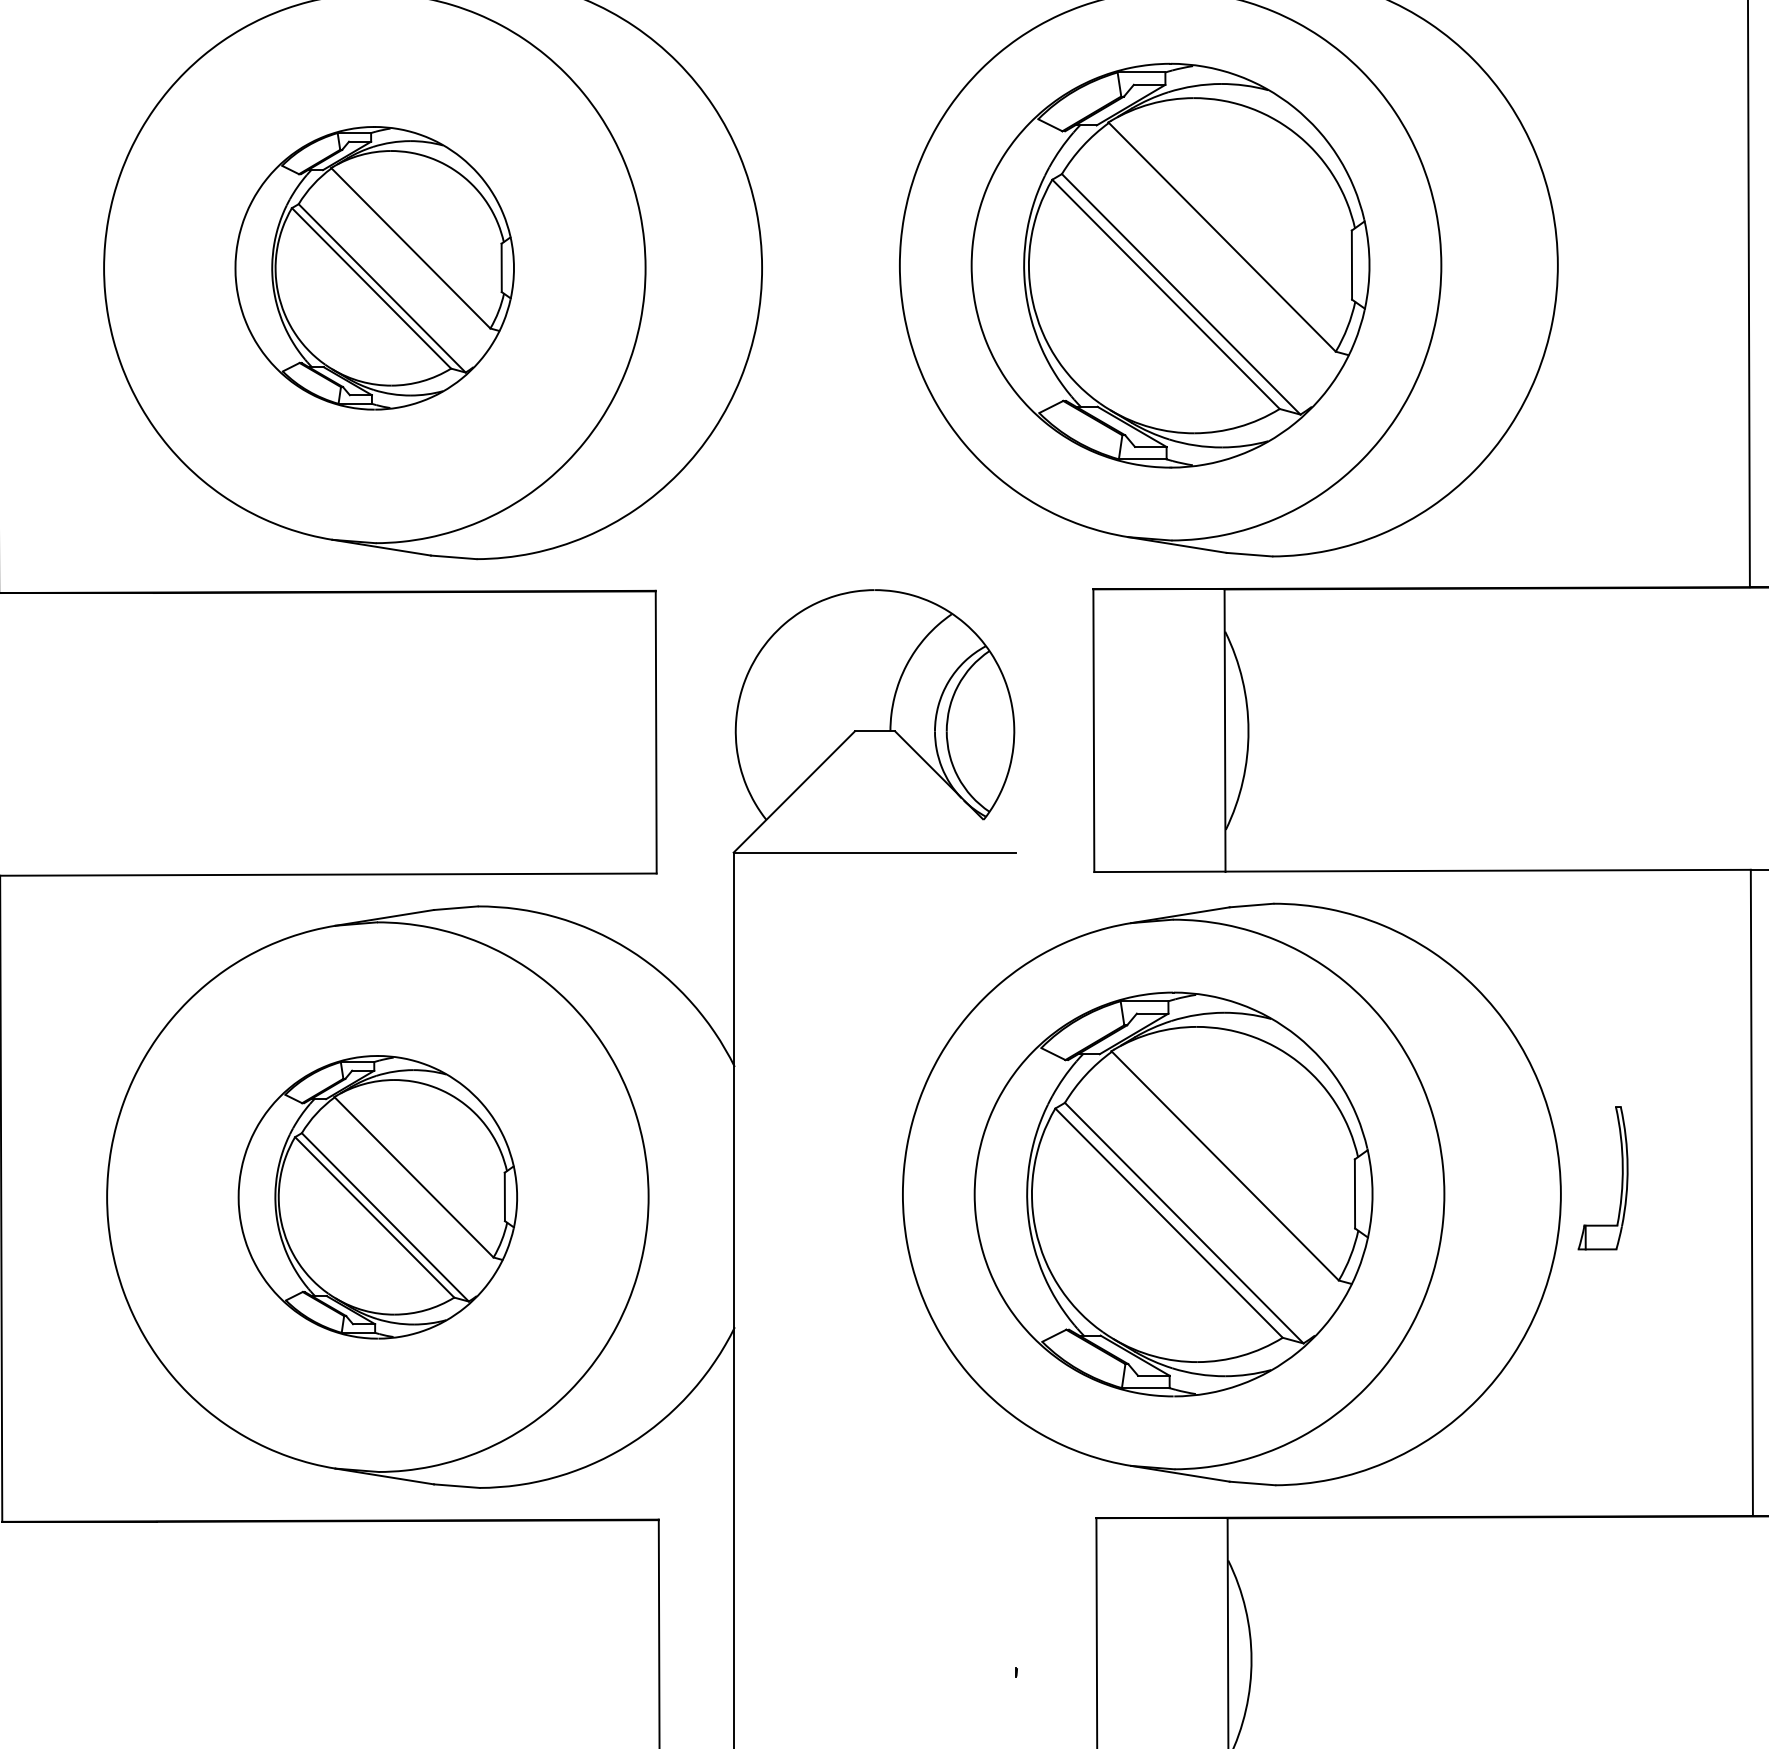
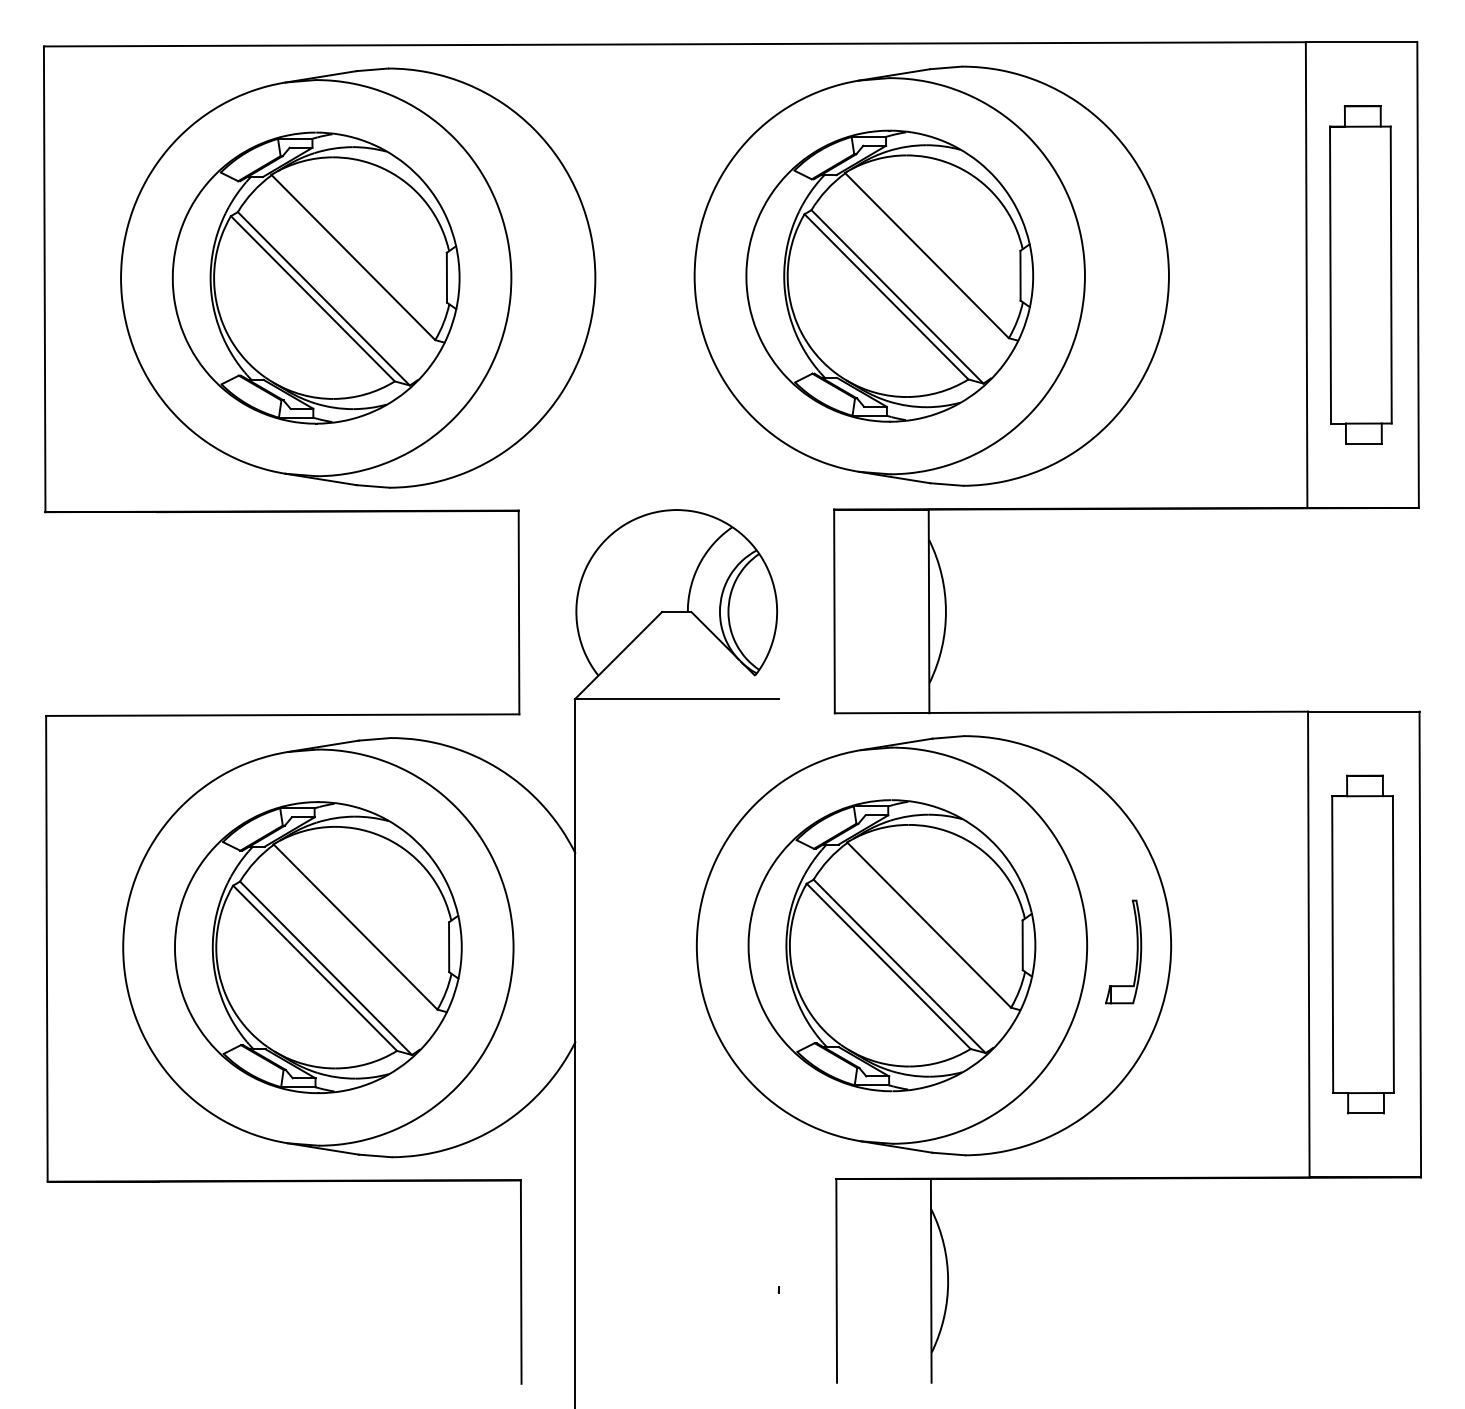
part: (373, 267) -> (315, 277), size x1.43
part: (1621, 1177) -> (1136, 951), moved
part: (378, 1196) -> (318, 947), size x1.43

